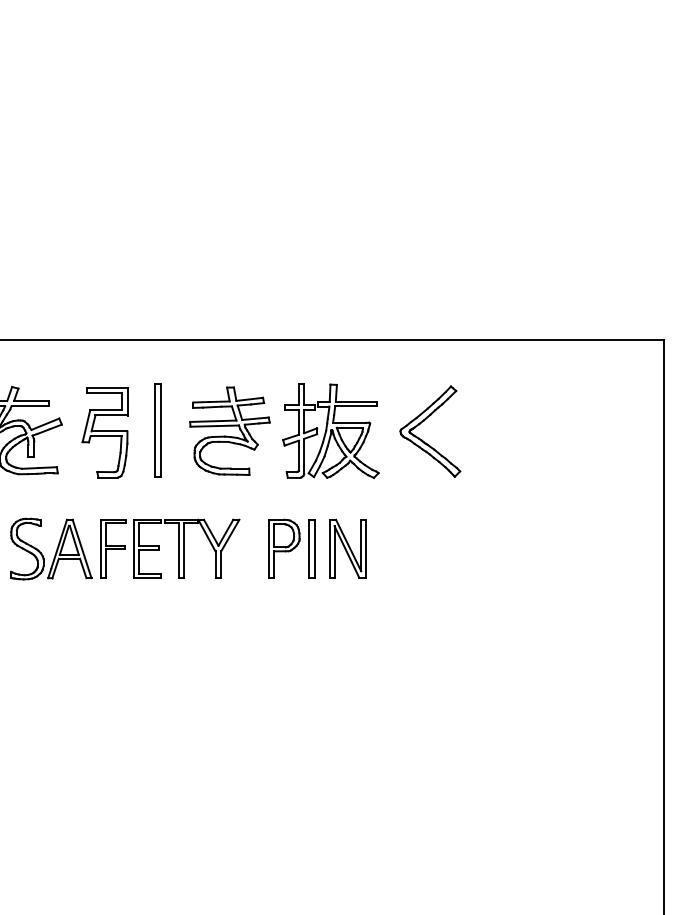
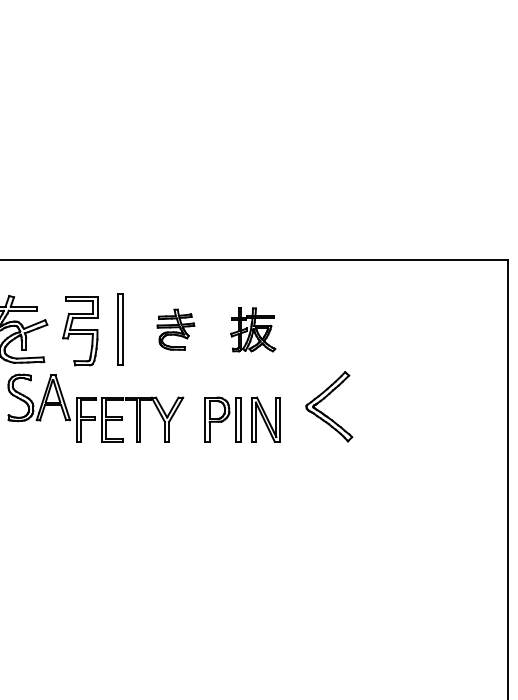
part: (229, 430) -> (175, 329), size x0.6
part: (330, 430) -> (252, 329), size x0.6
part: (422, 439) -> (323, 412), moved
part: (51, 548) -> (39, 397), moved

